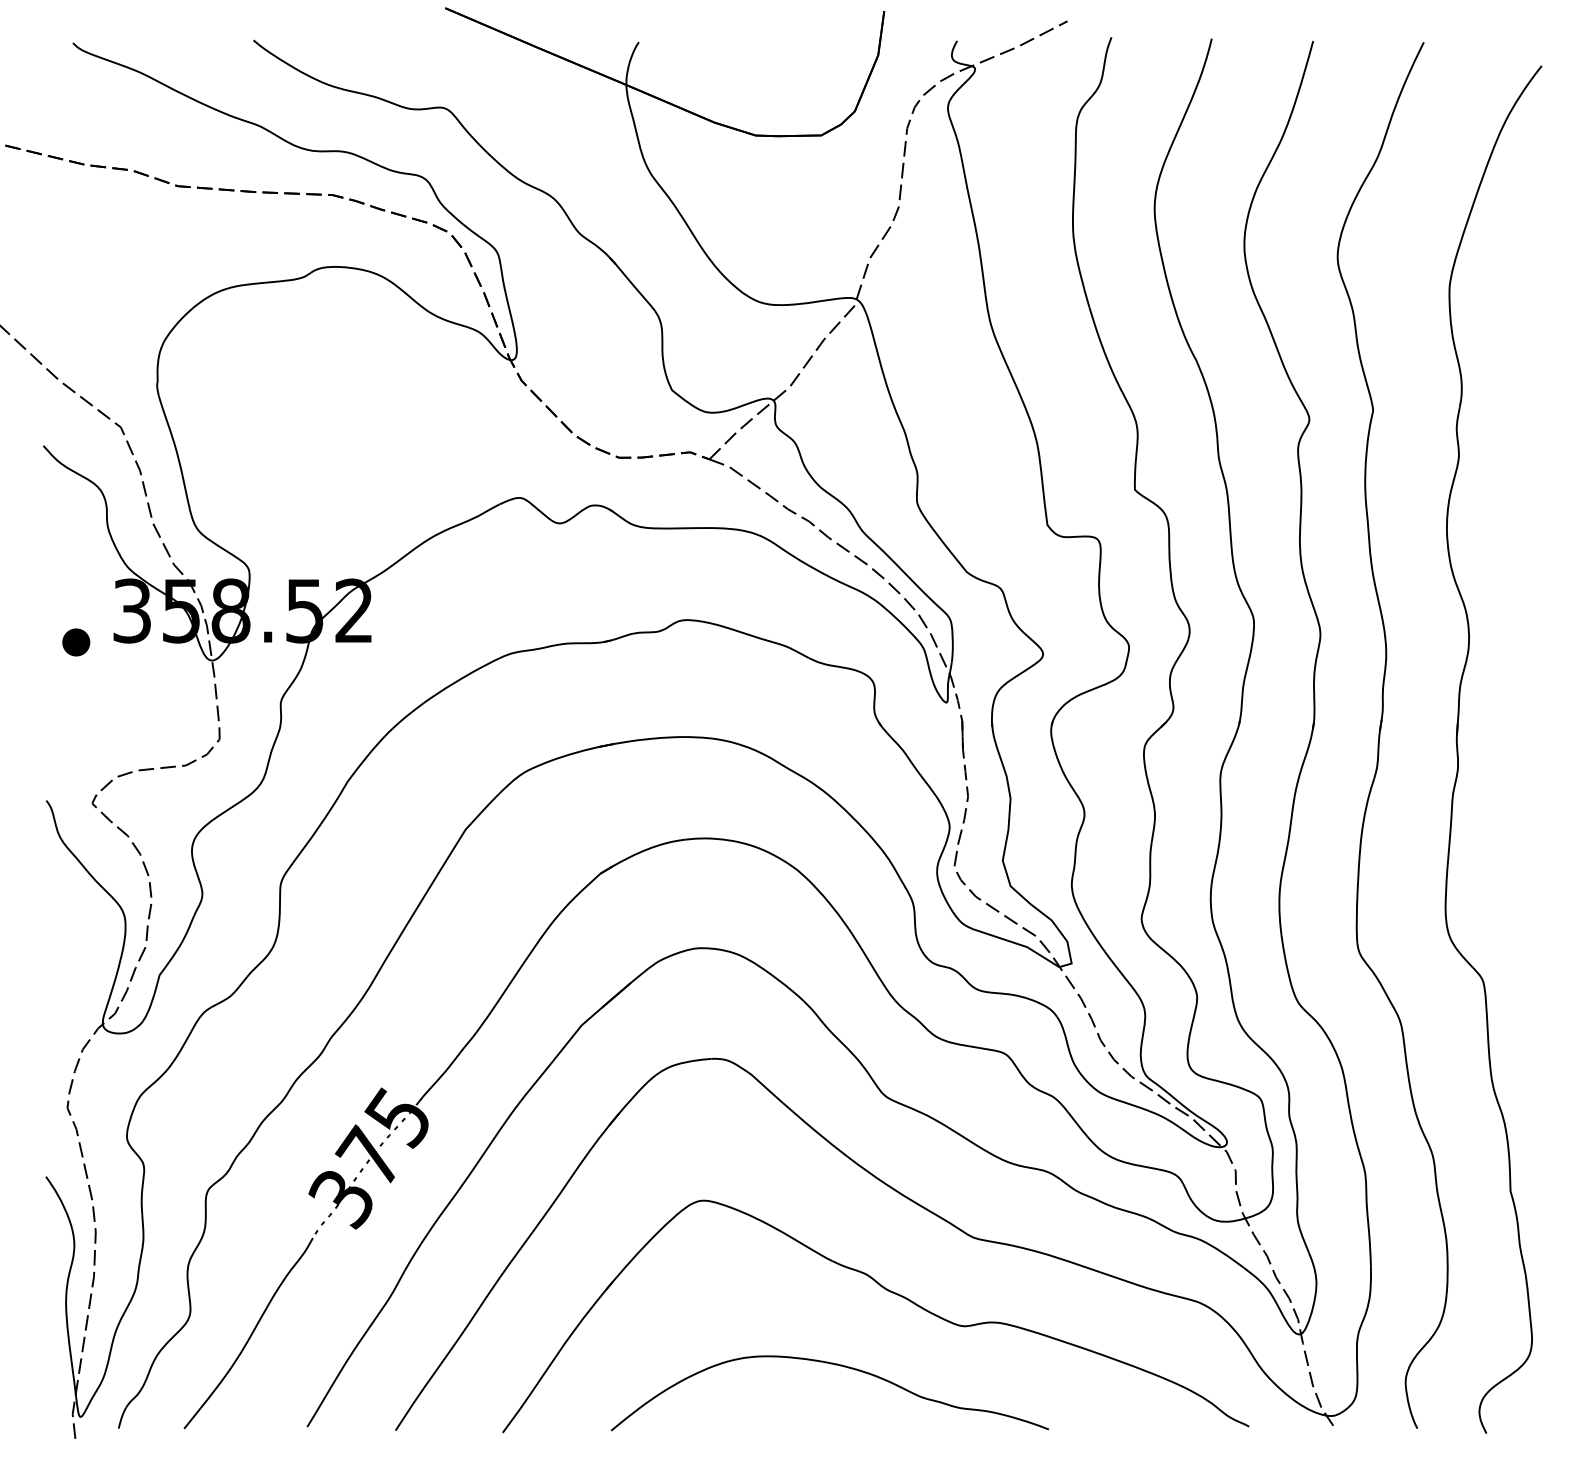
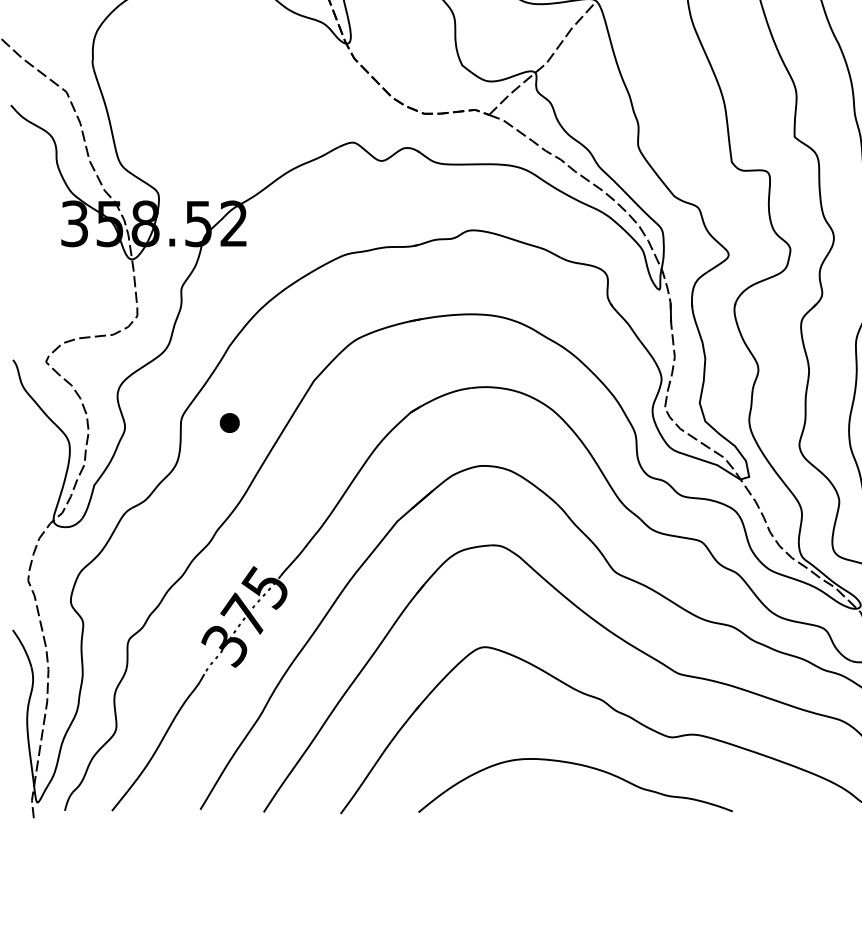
part: (76, 642) -> (229, 423), moved

